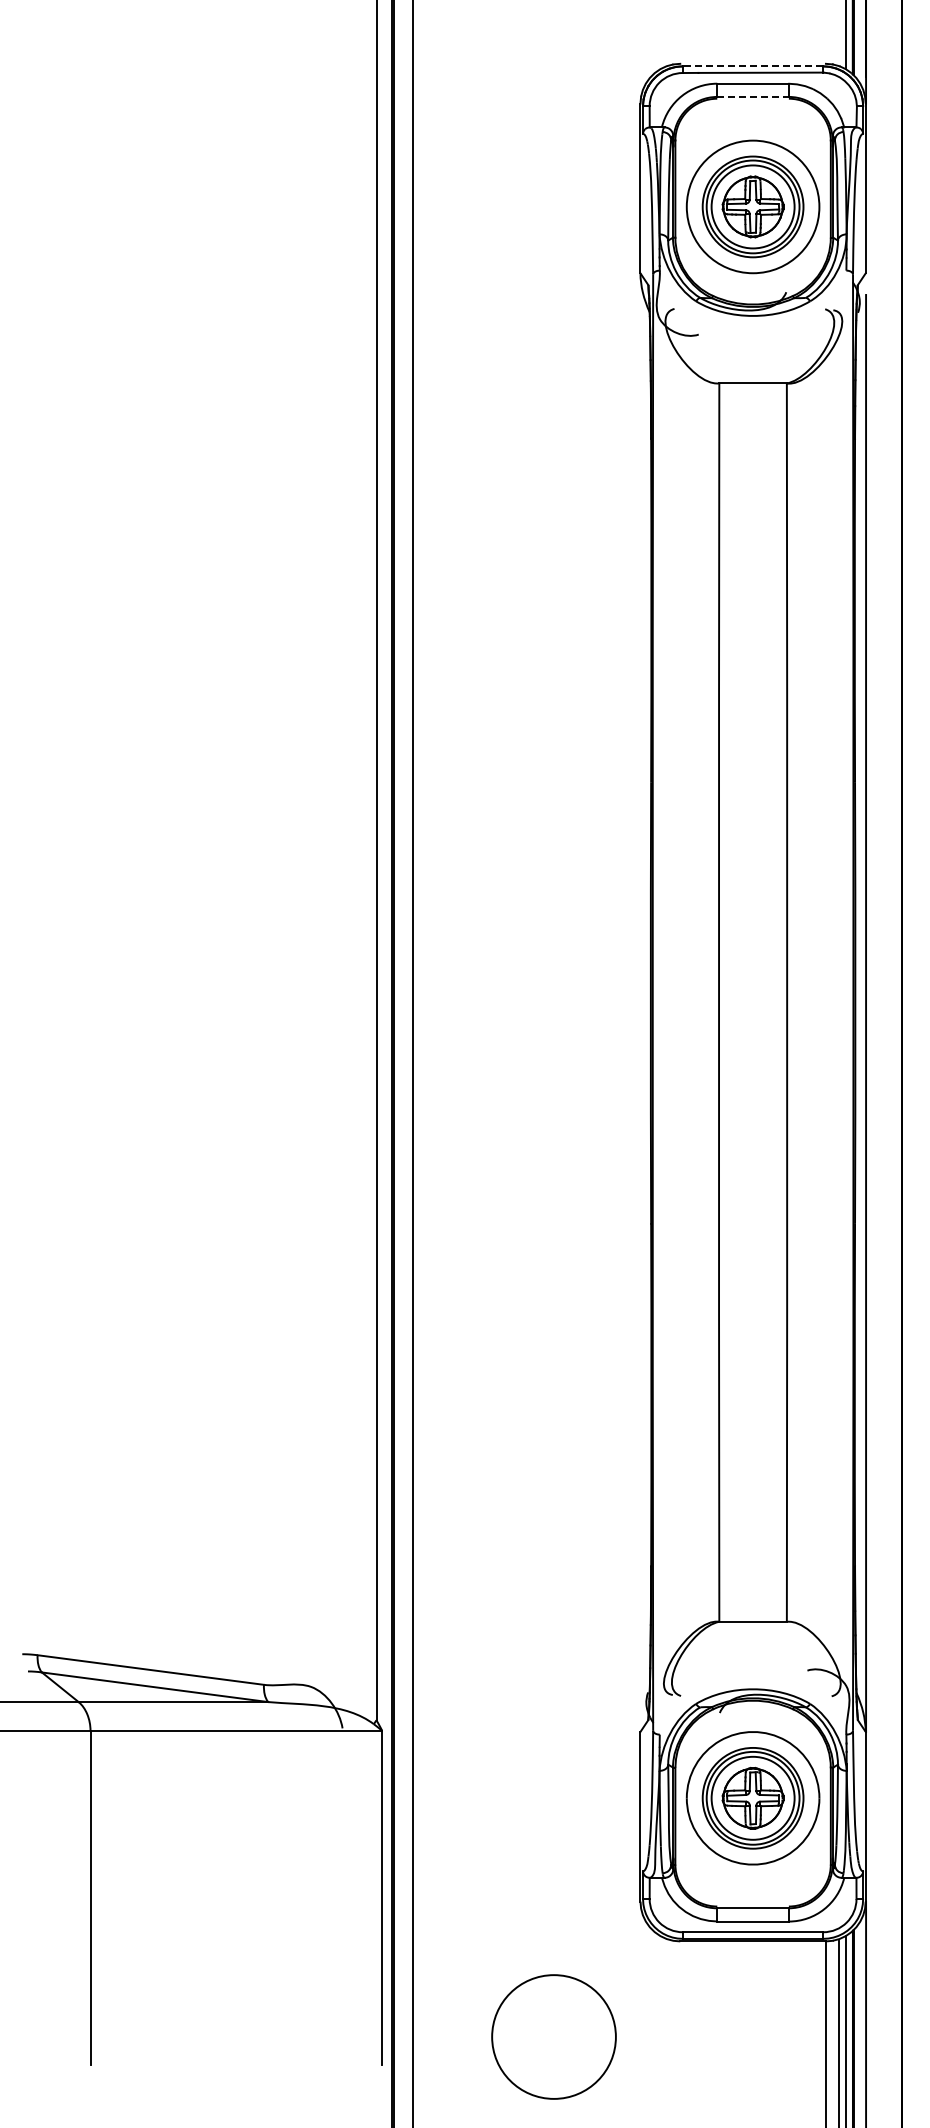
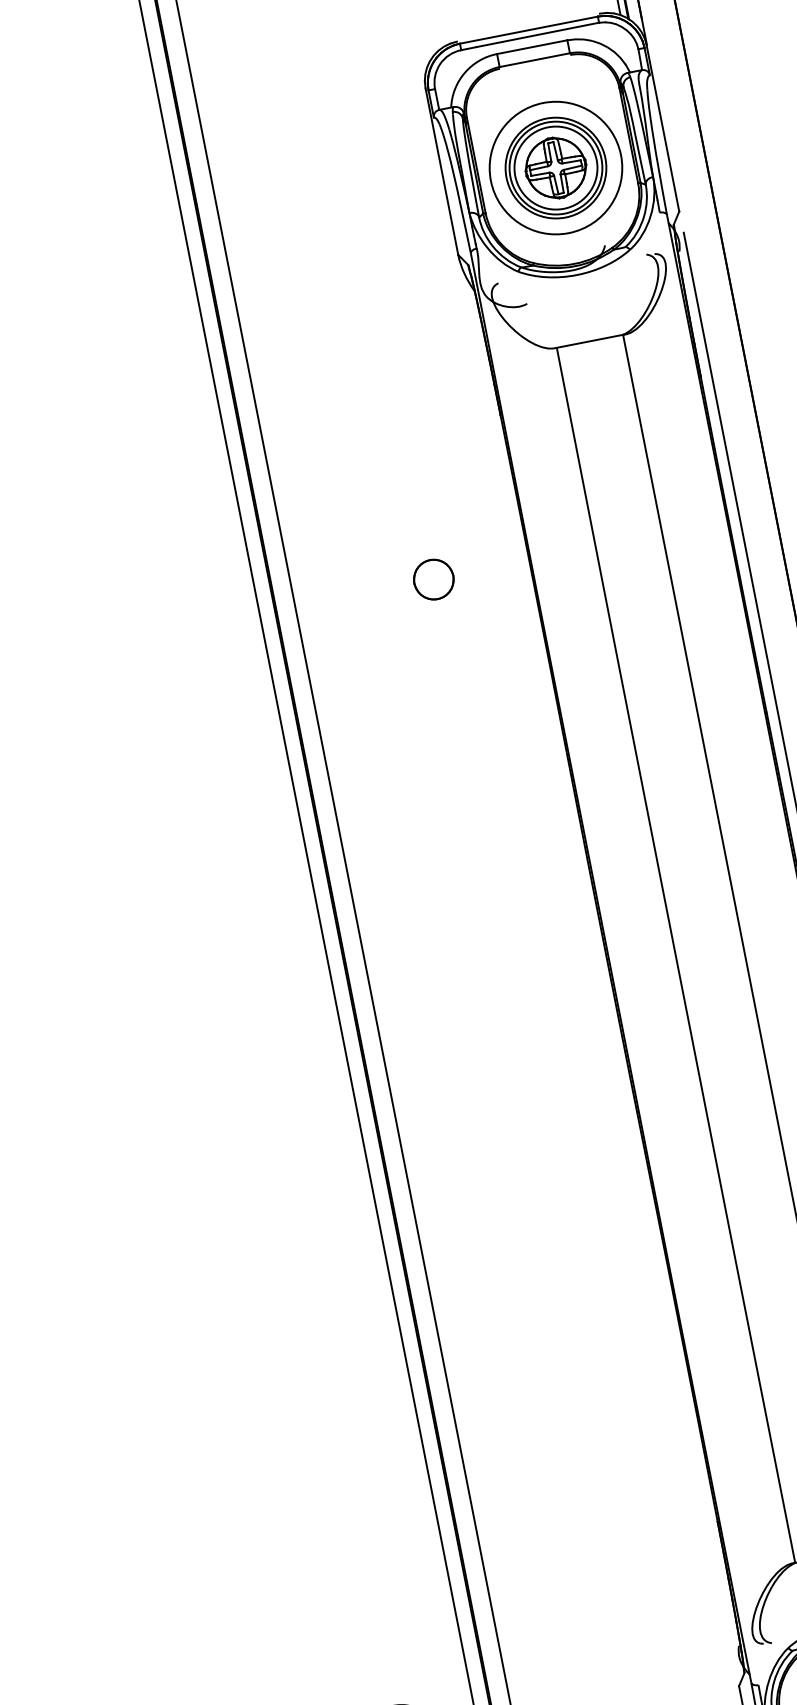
line: (752, 66) -> (528, 30), dashed -> solid
line: (753, 96) -> (535, 59), dashed -> solid
part: (553, 587) -> (433, 579), added

